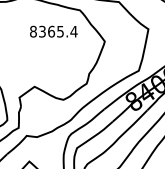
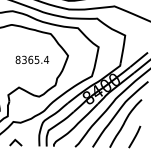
text: (53, 31) -> (32, 59), moved

